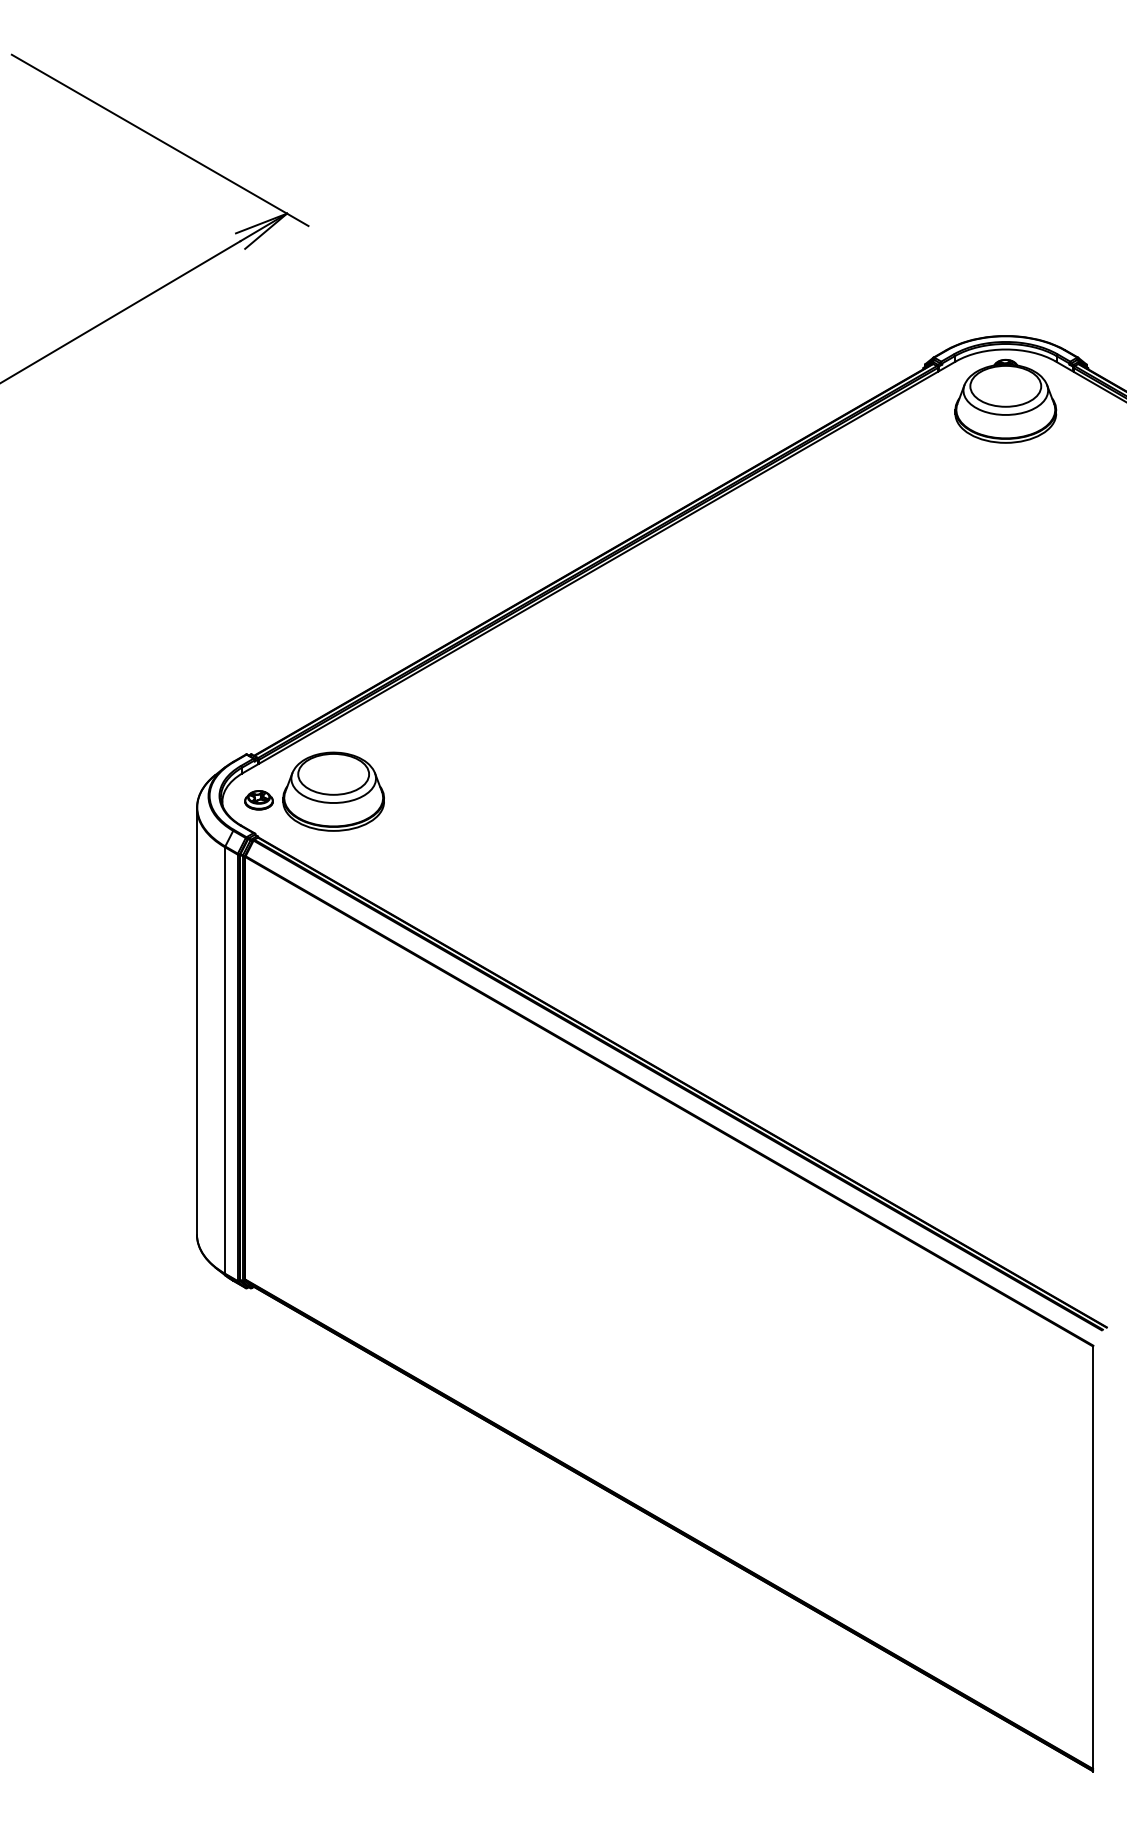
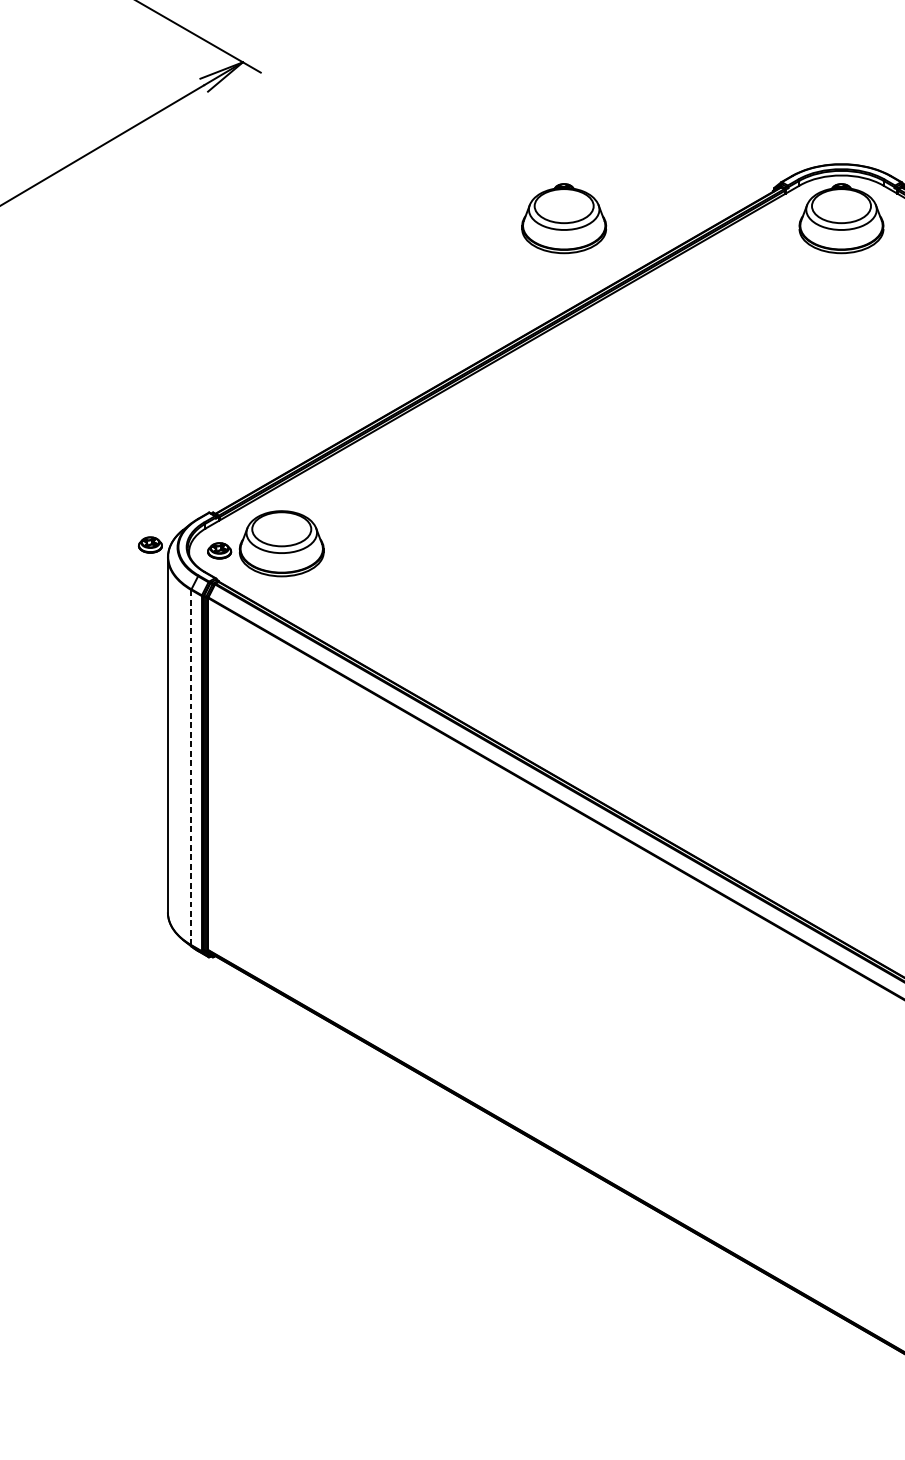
part: (672, 401) -> (563, 218), added
part: (175, 793) -> (150, 545), added
line: (225, 1060) -> (191, 767), solid -> dashed

